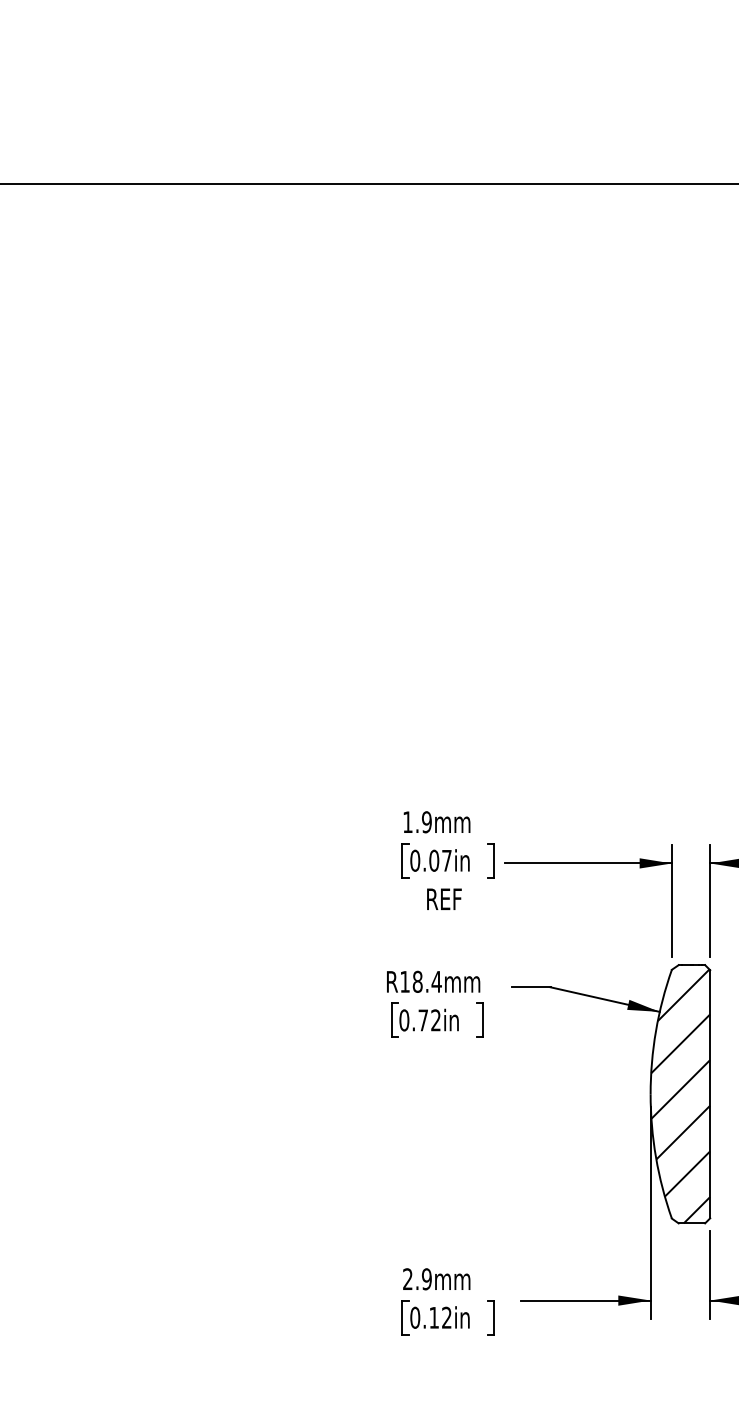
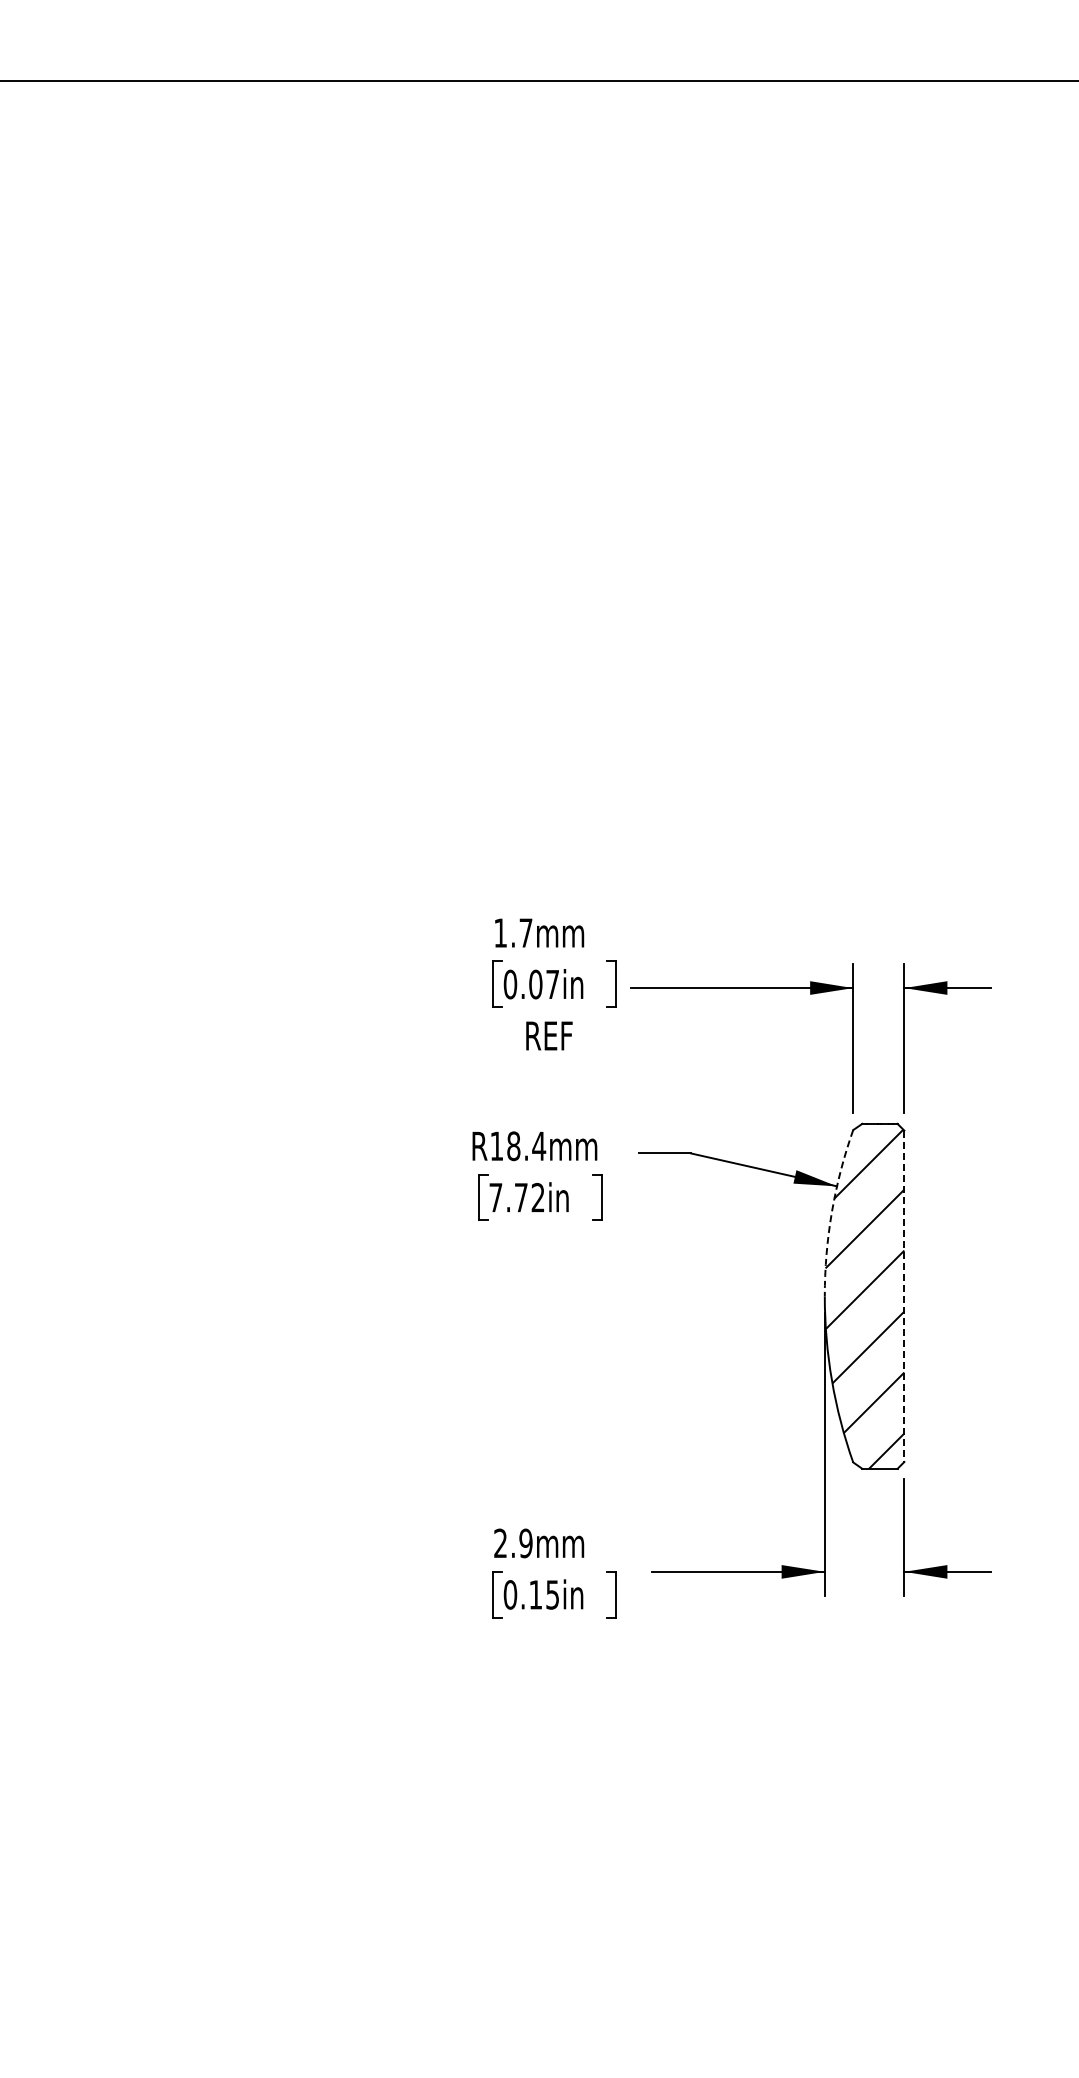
text: (426, 821) -> (525, 932), 1.9mm -> 1.7mm
text: (404, 1020) -> (495, 1197), 0.72in -> 7.72in
arc: (655, 1030) -> (831, 1211), solid -> dashed
line: (710, 1094) -> (904, 1296), solid -> dashed
text: (446, 1317) -> (552, 1594), 0.12in -> 0.15in

